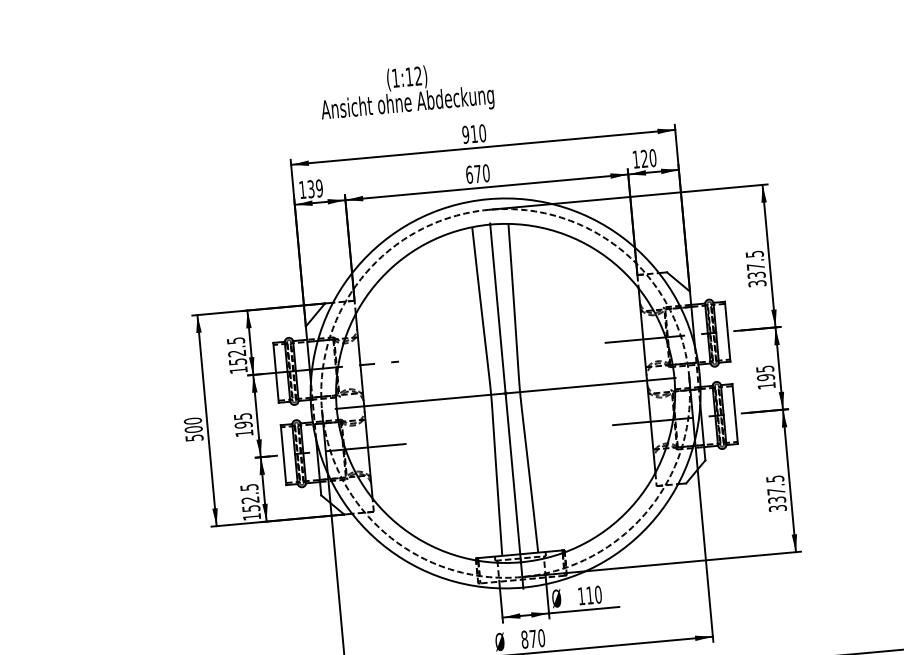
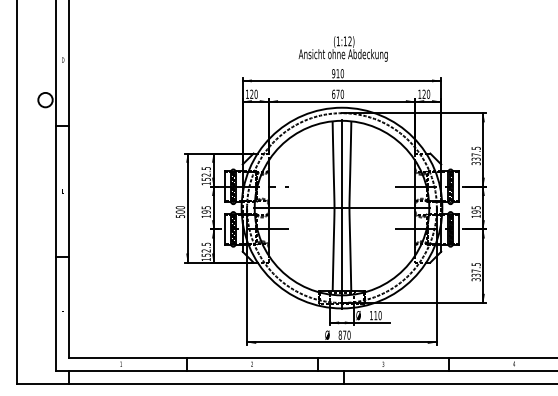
text: (404, 91) -> (342, 48), moved
text: (314, 189) -> (253, 94), 139 -> 120

